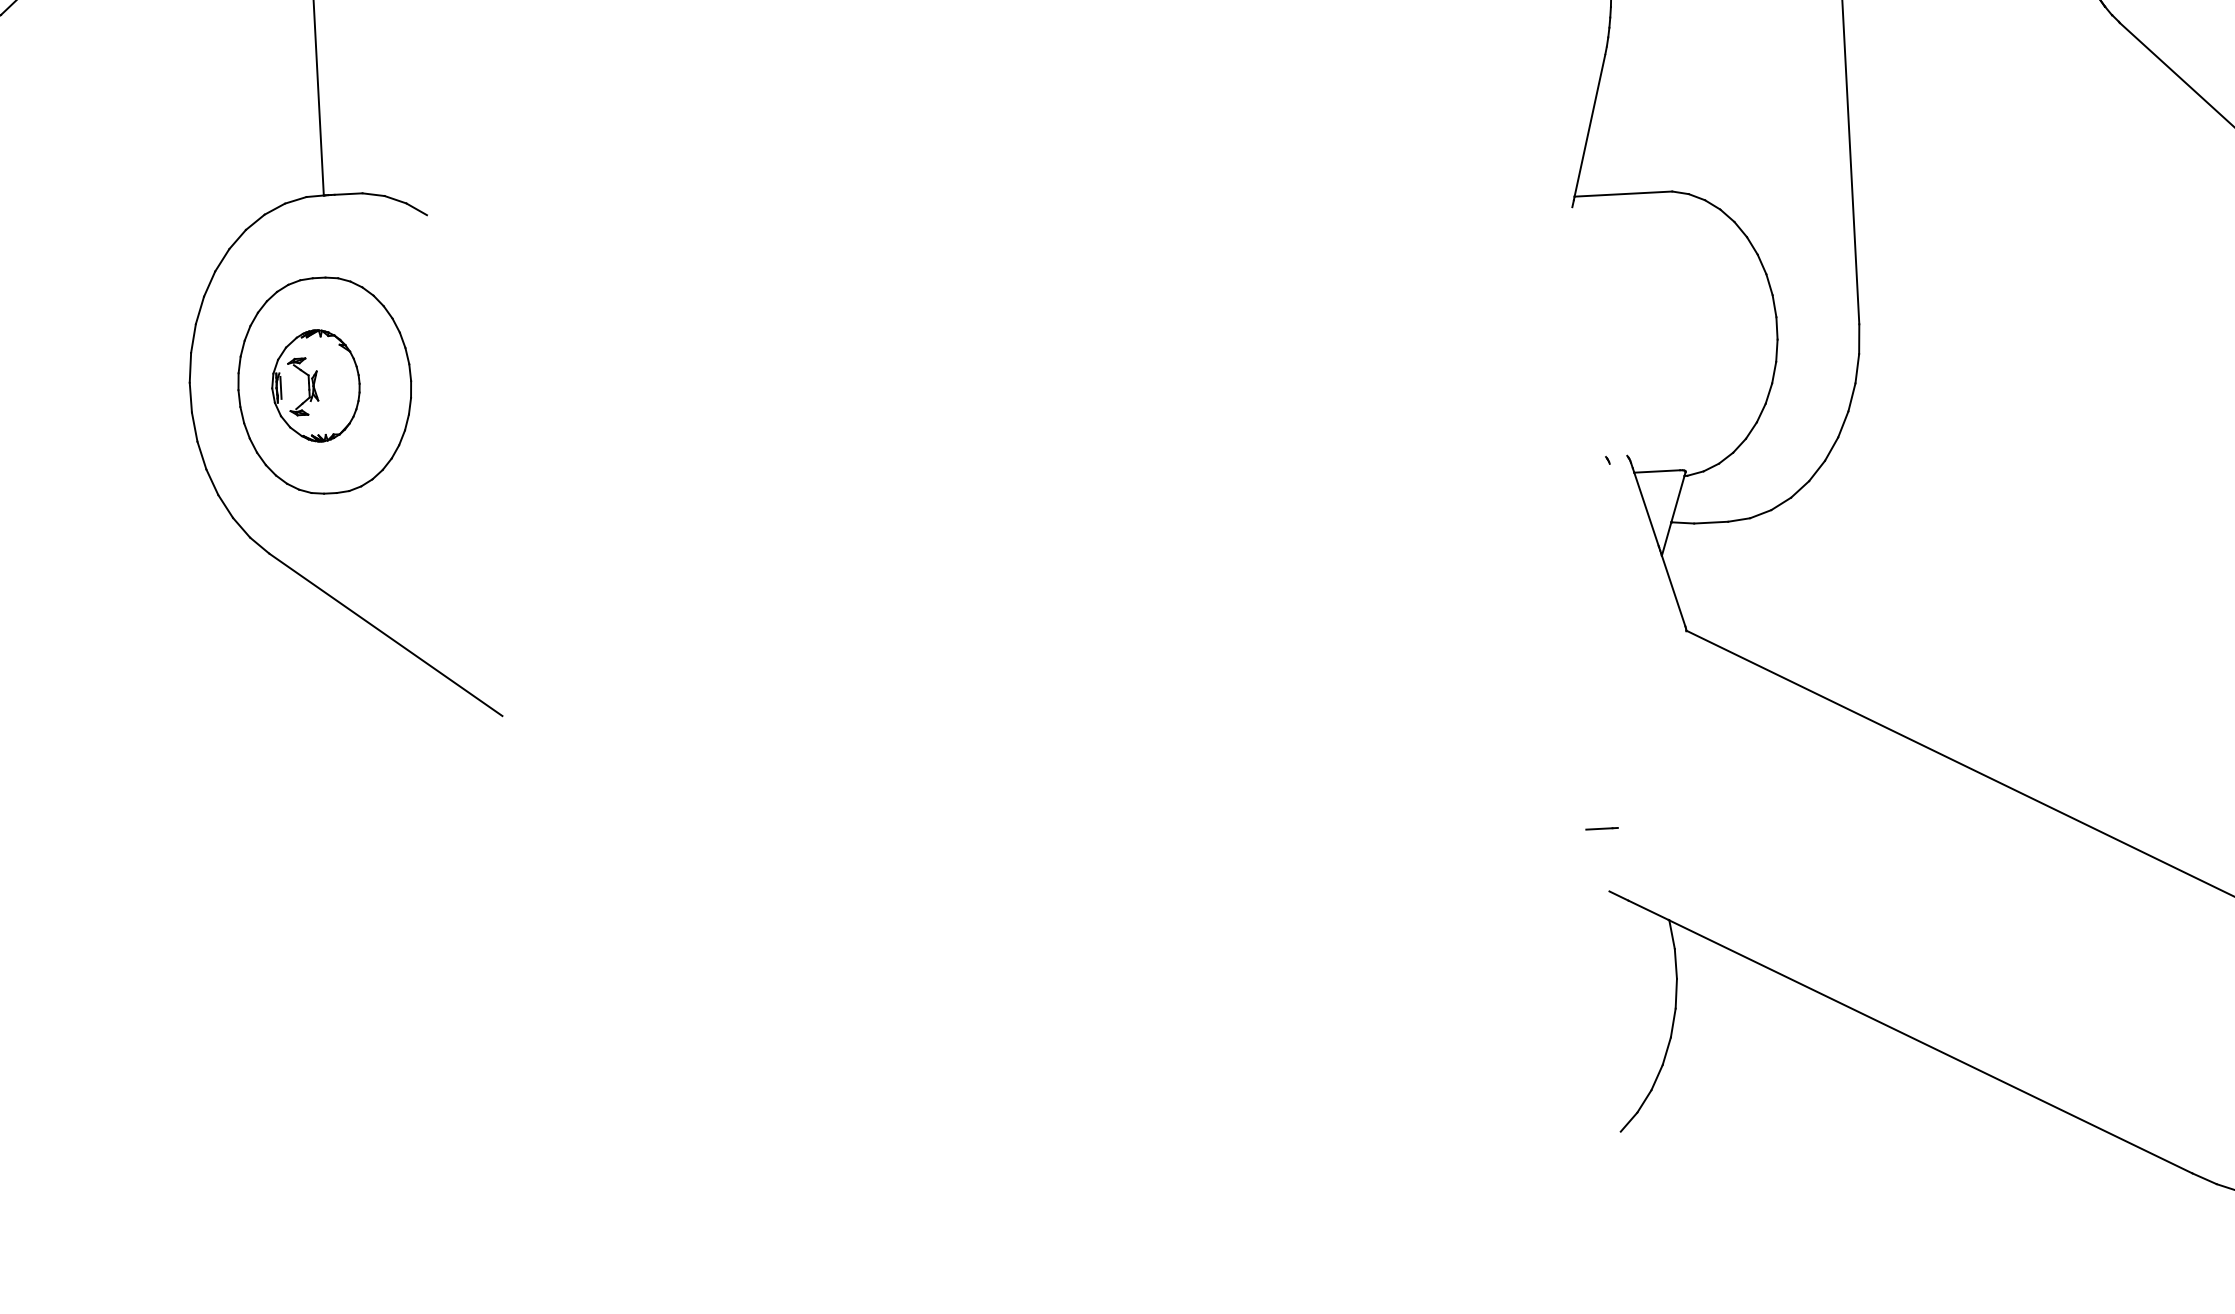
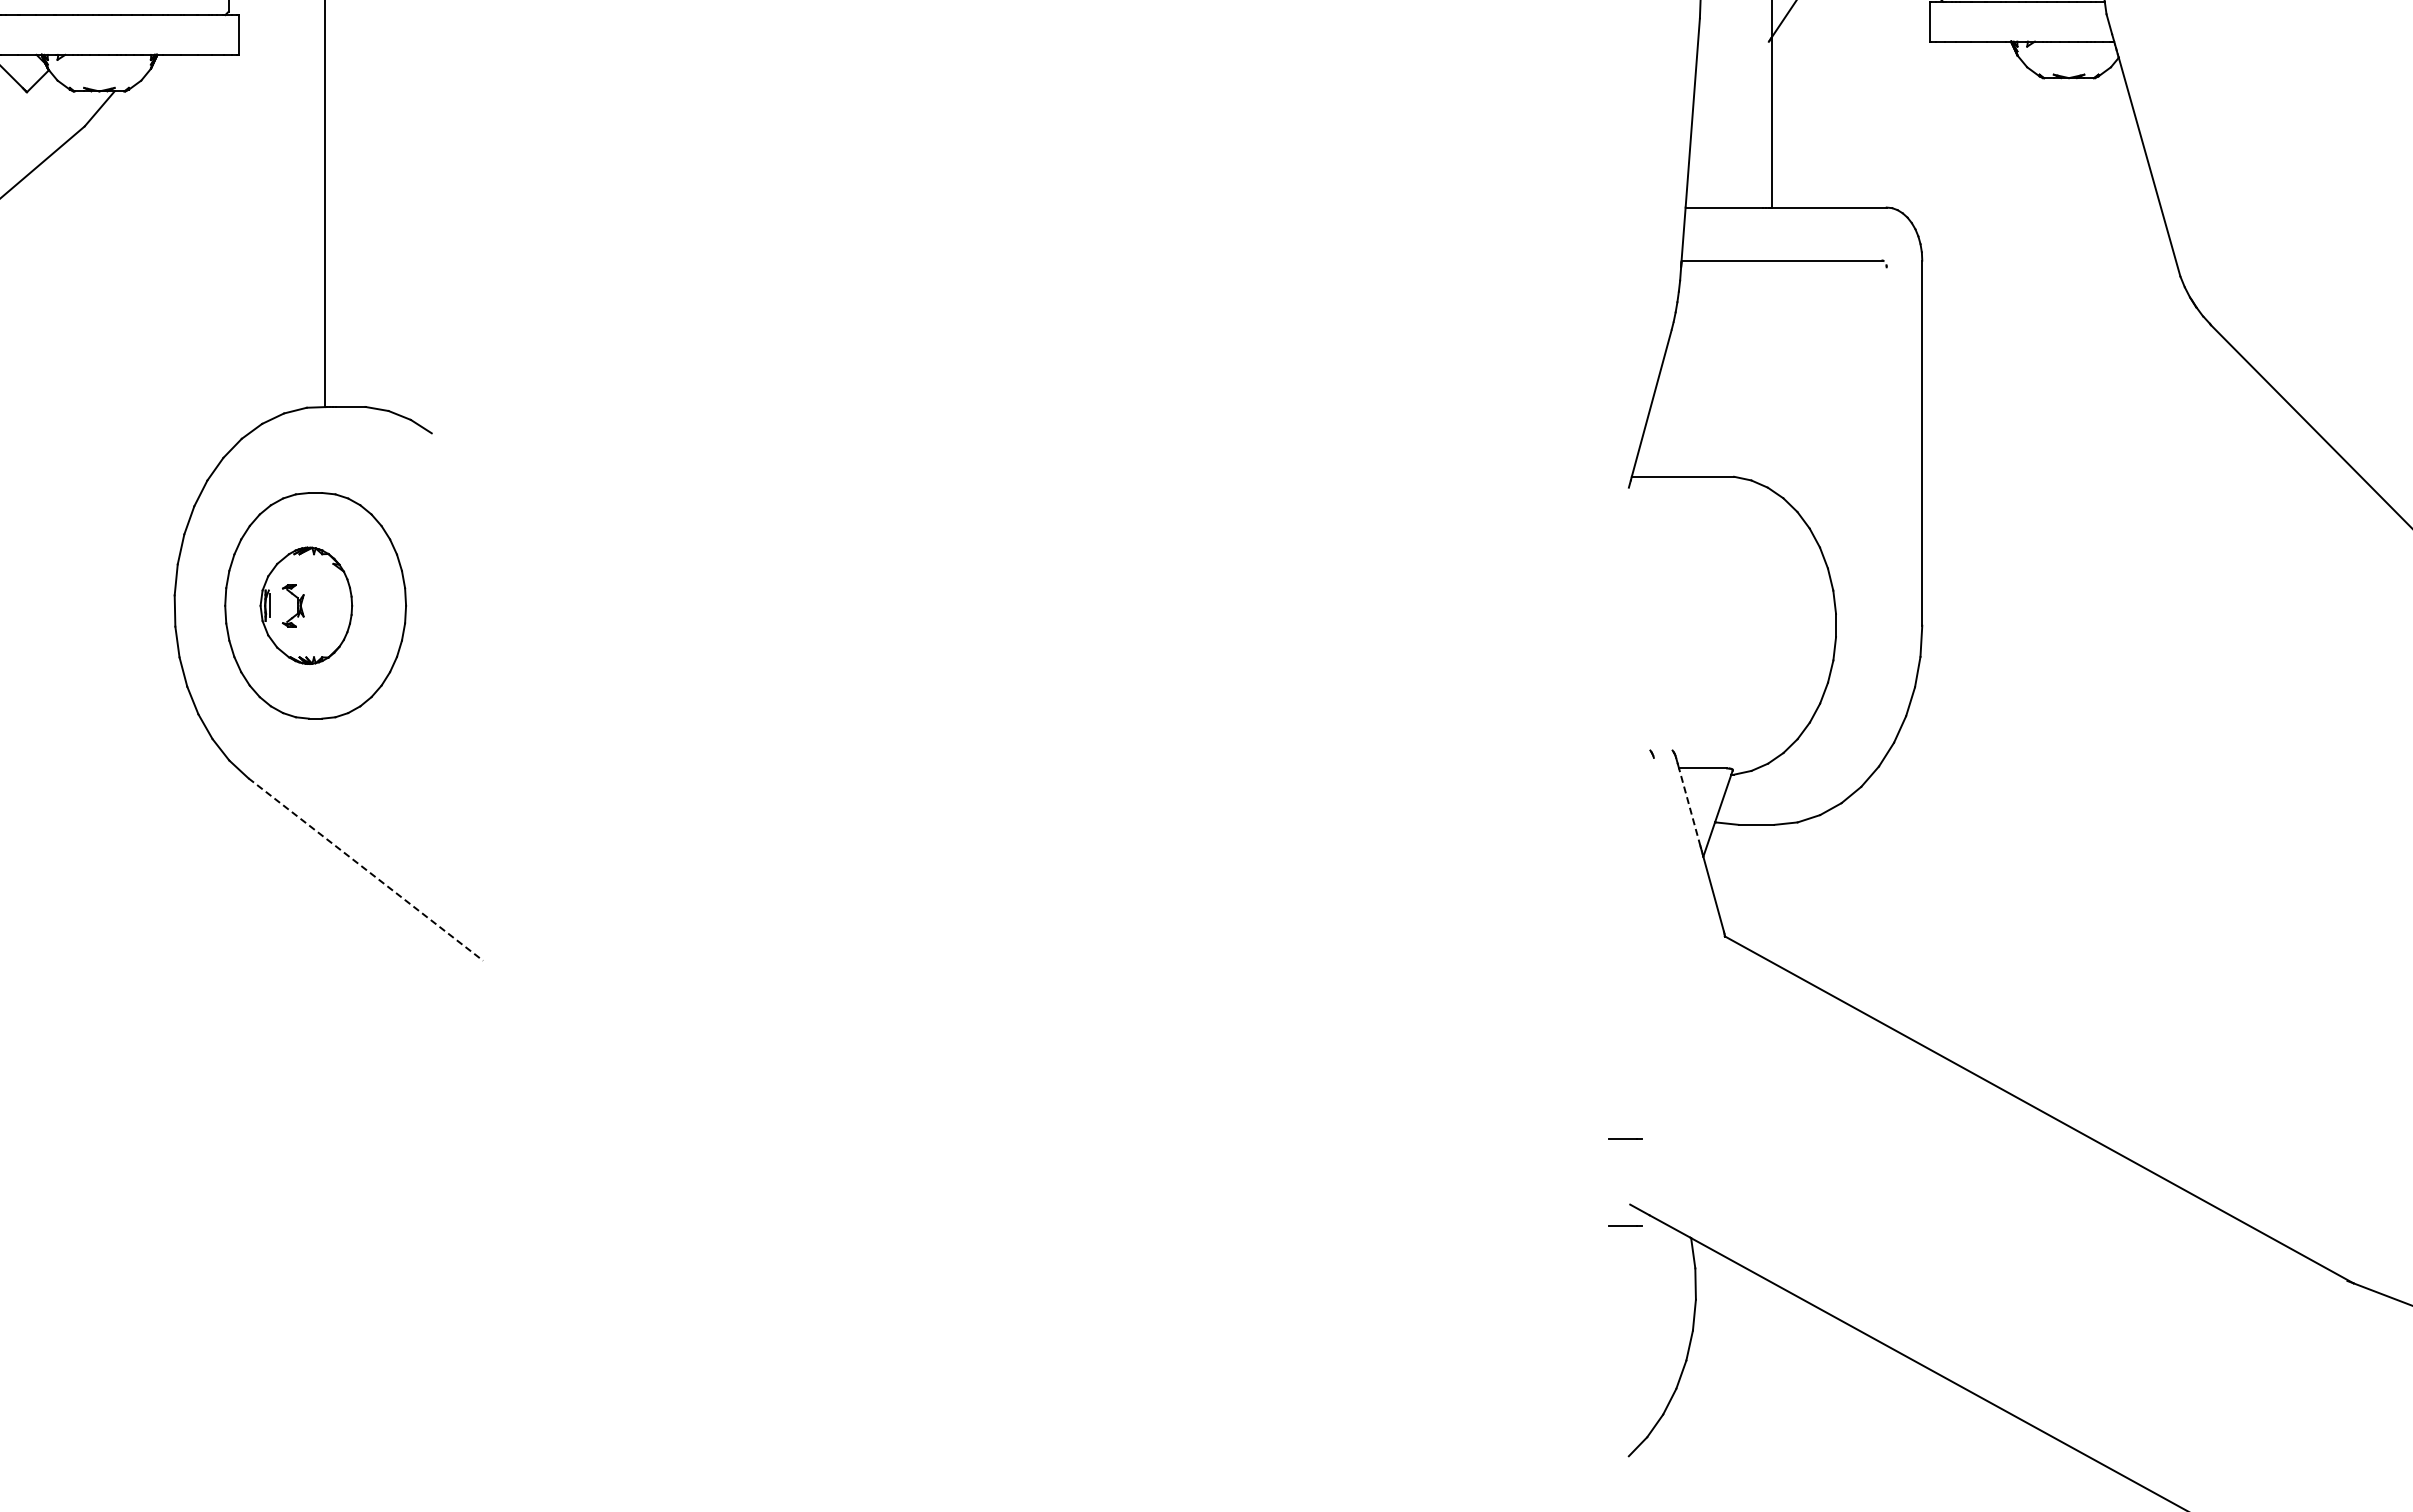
part: (303, 386) -> (293, 605), size x0.7
line: (1646, 508) -> (1689, 806), solid -> dashed
line: (385, 634) -> (365, 869), solid -> dashed
line: (1606, 911) -> (1625, 1225), added

